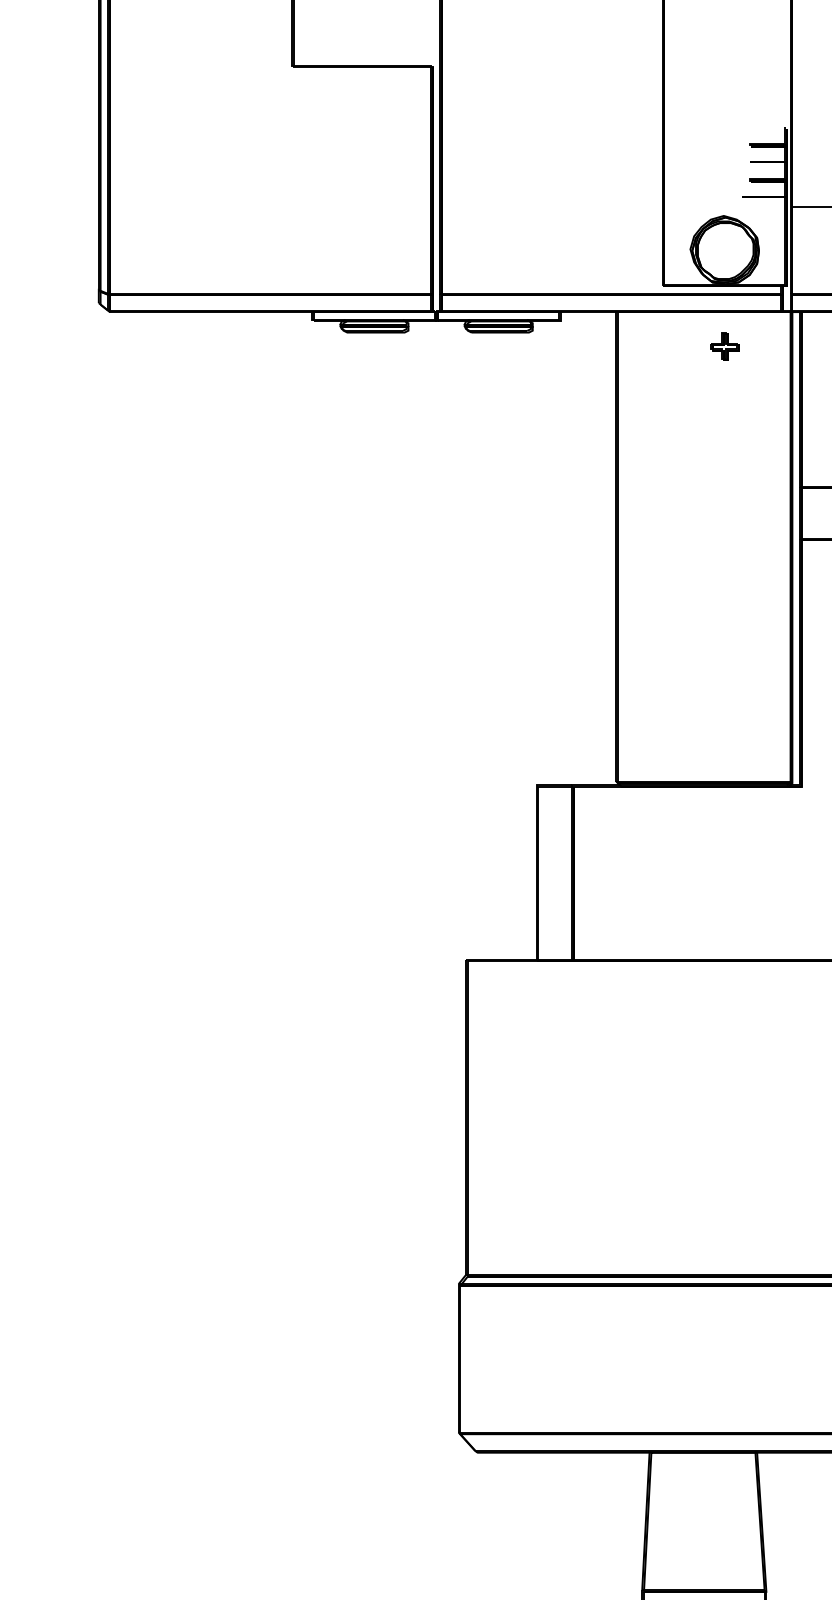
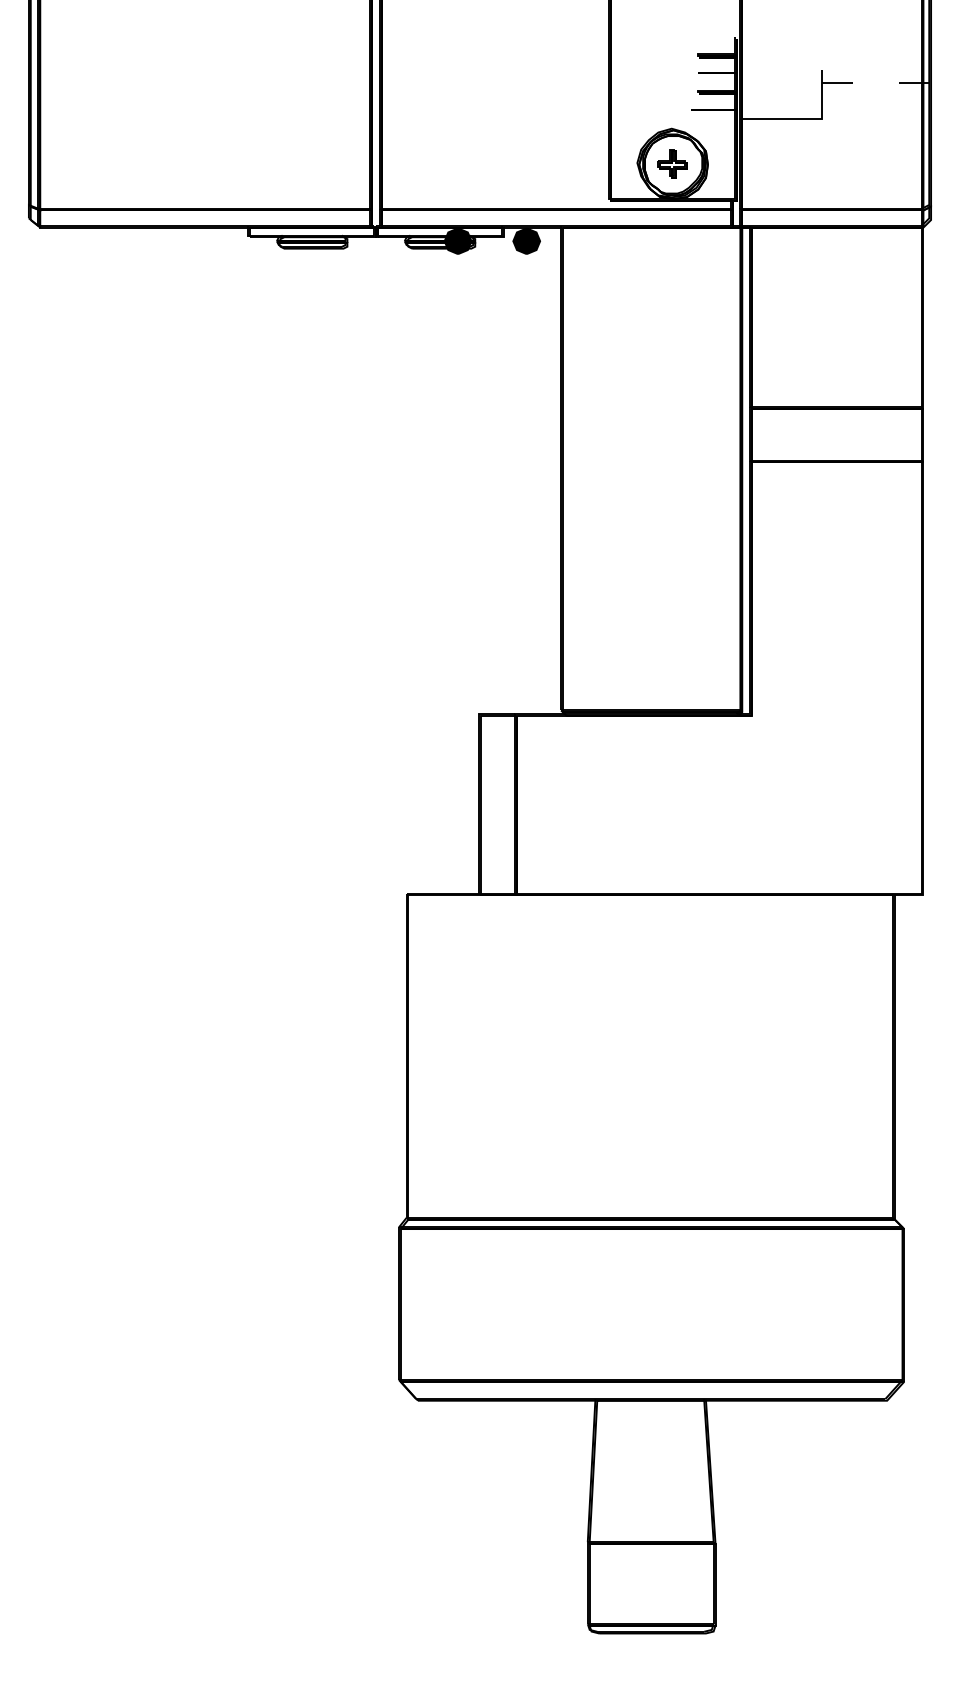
fill: (515, 324) -> (457, 240), added
fill: (582, 324) -> (526, 240), added
part: (724, 346) -> (672, 163), moved

